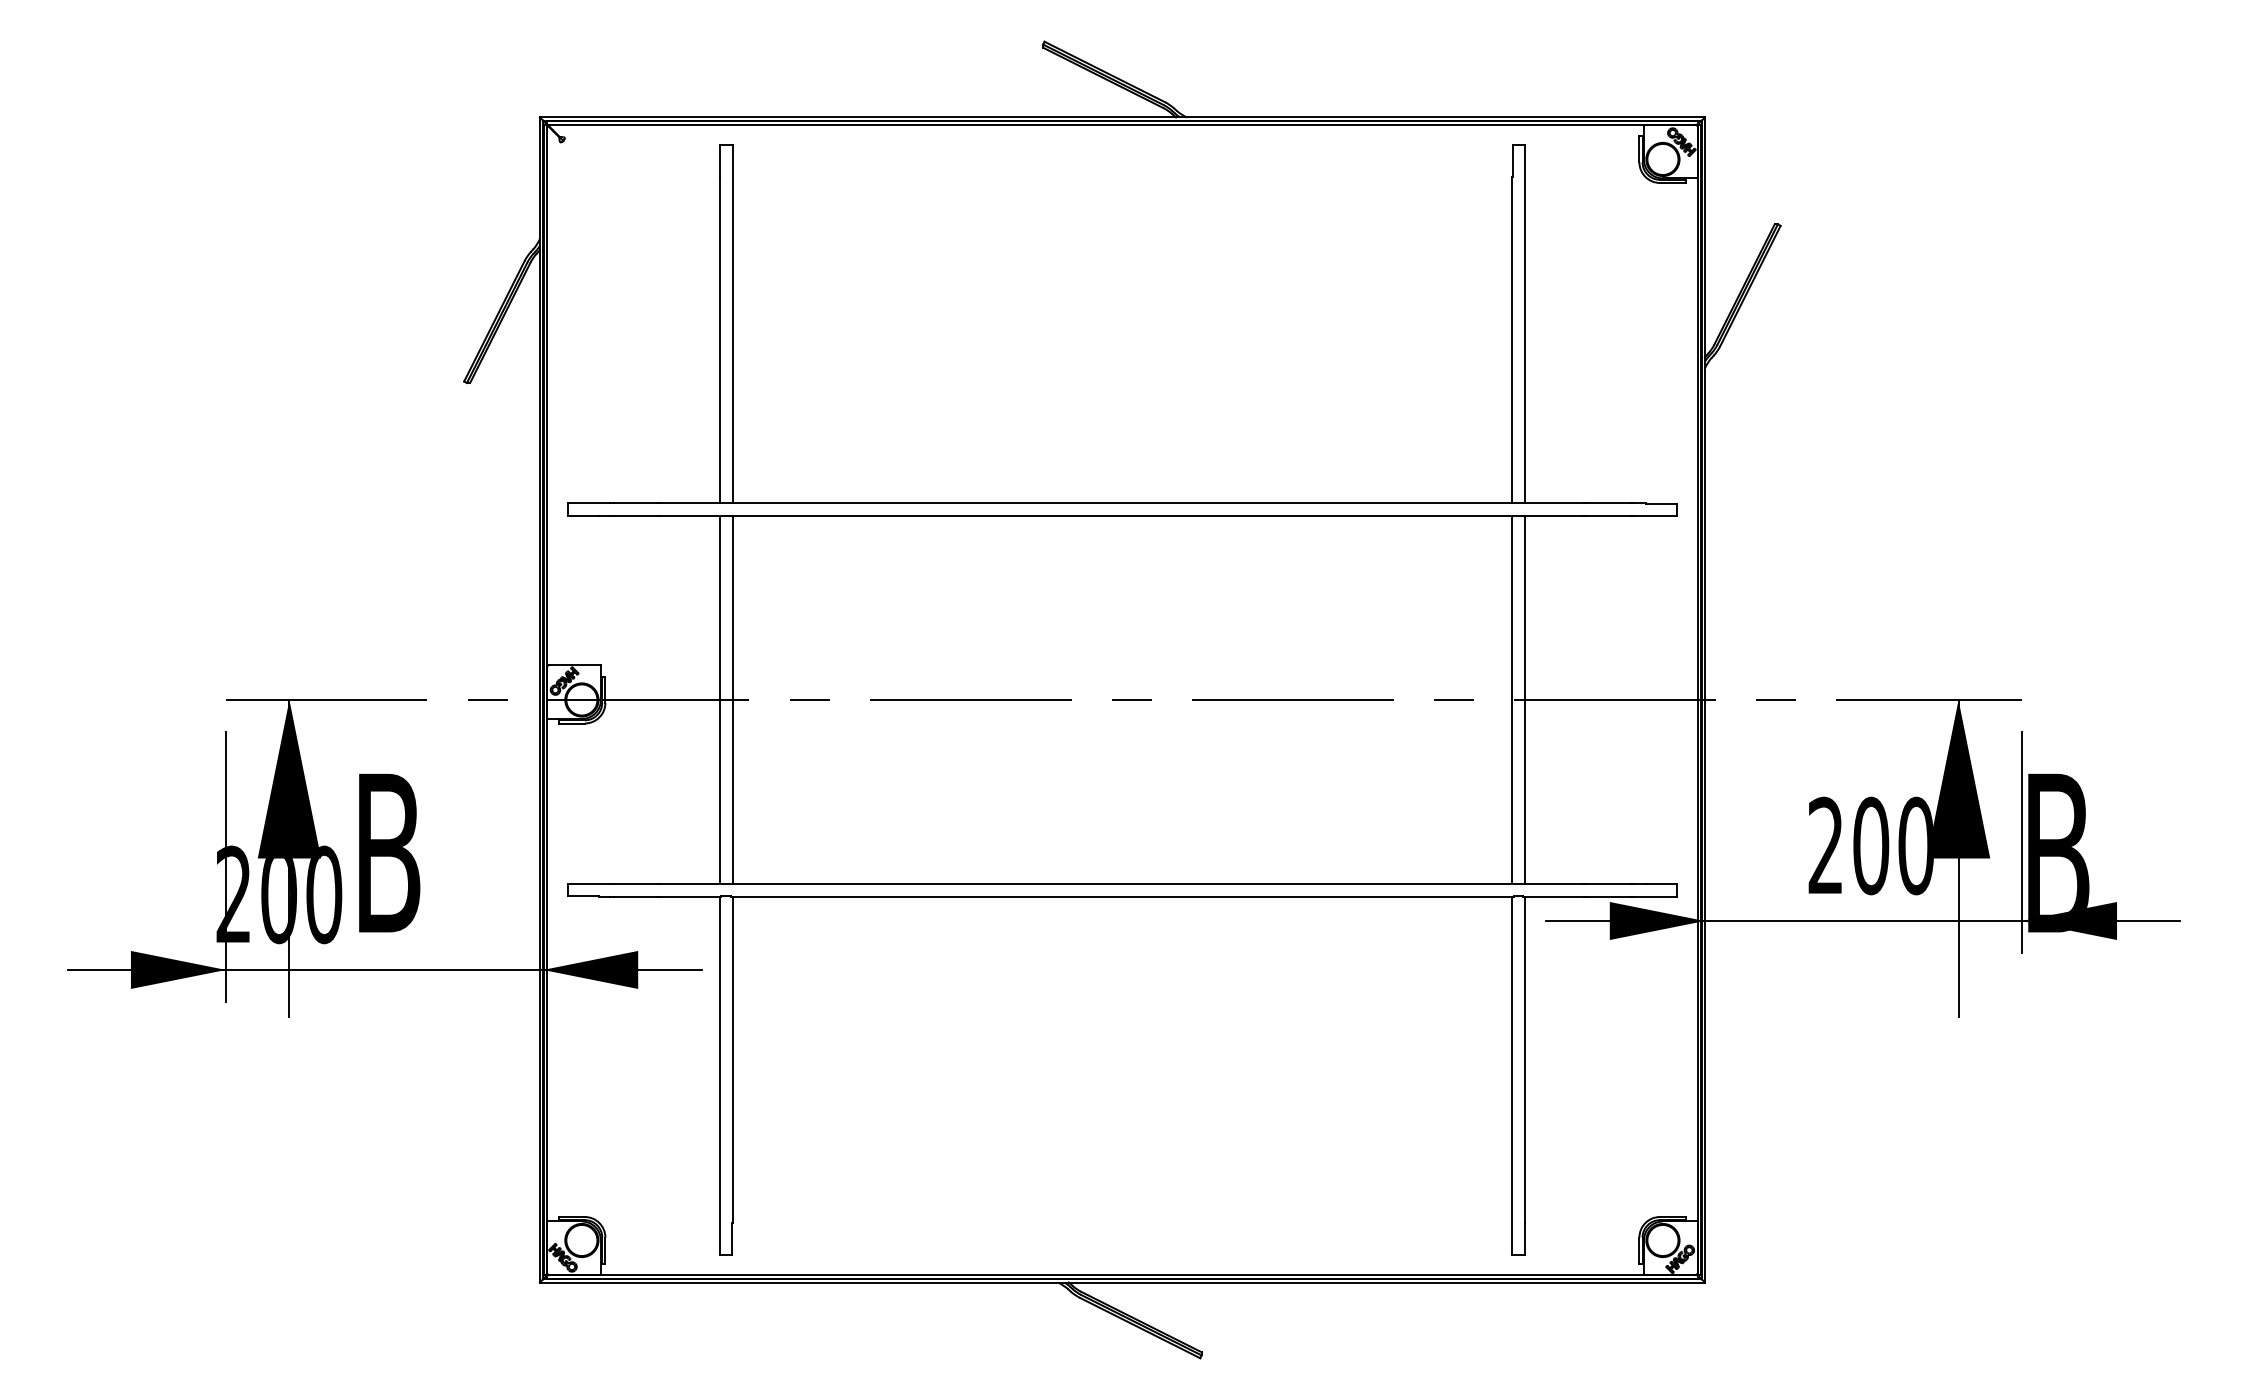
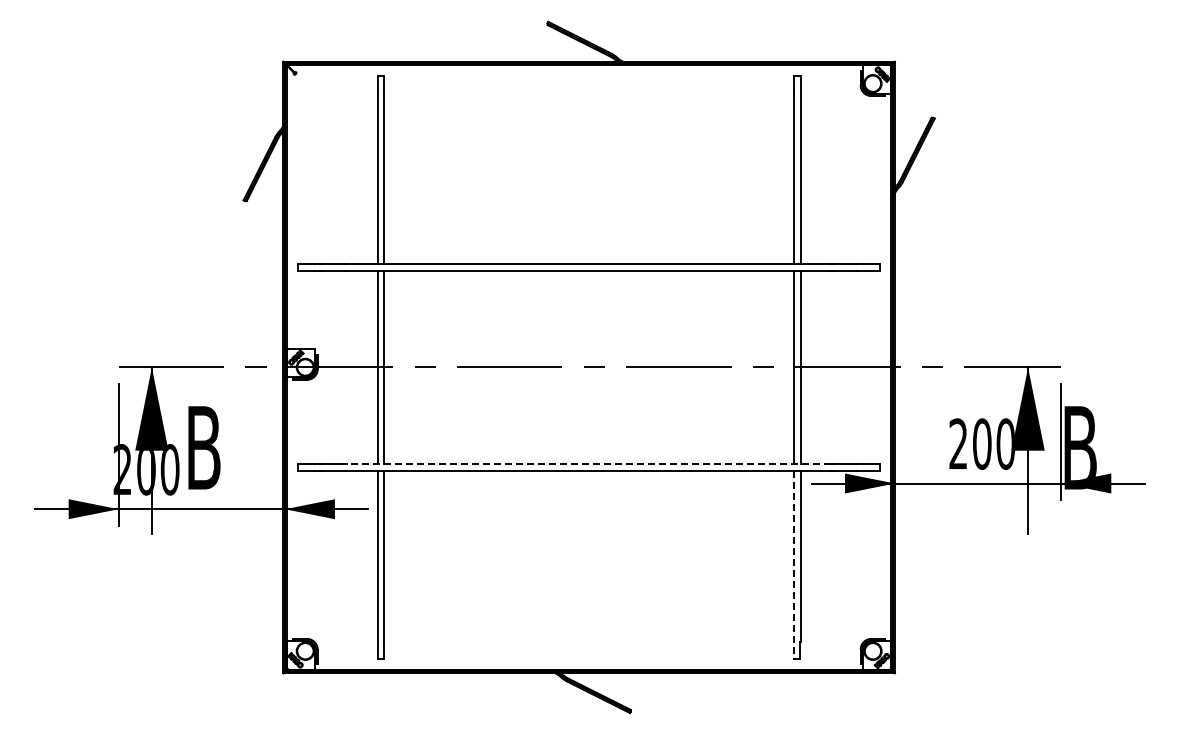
line: (1121, 884) -> (588, 464), solid -> dashed
line: (1511, 1077) -> (793, 565), solid -> dashed

